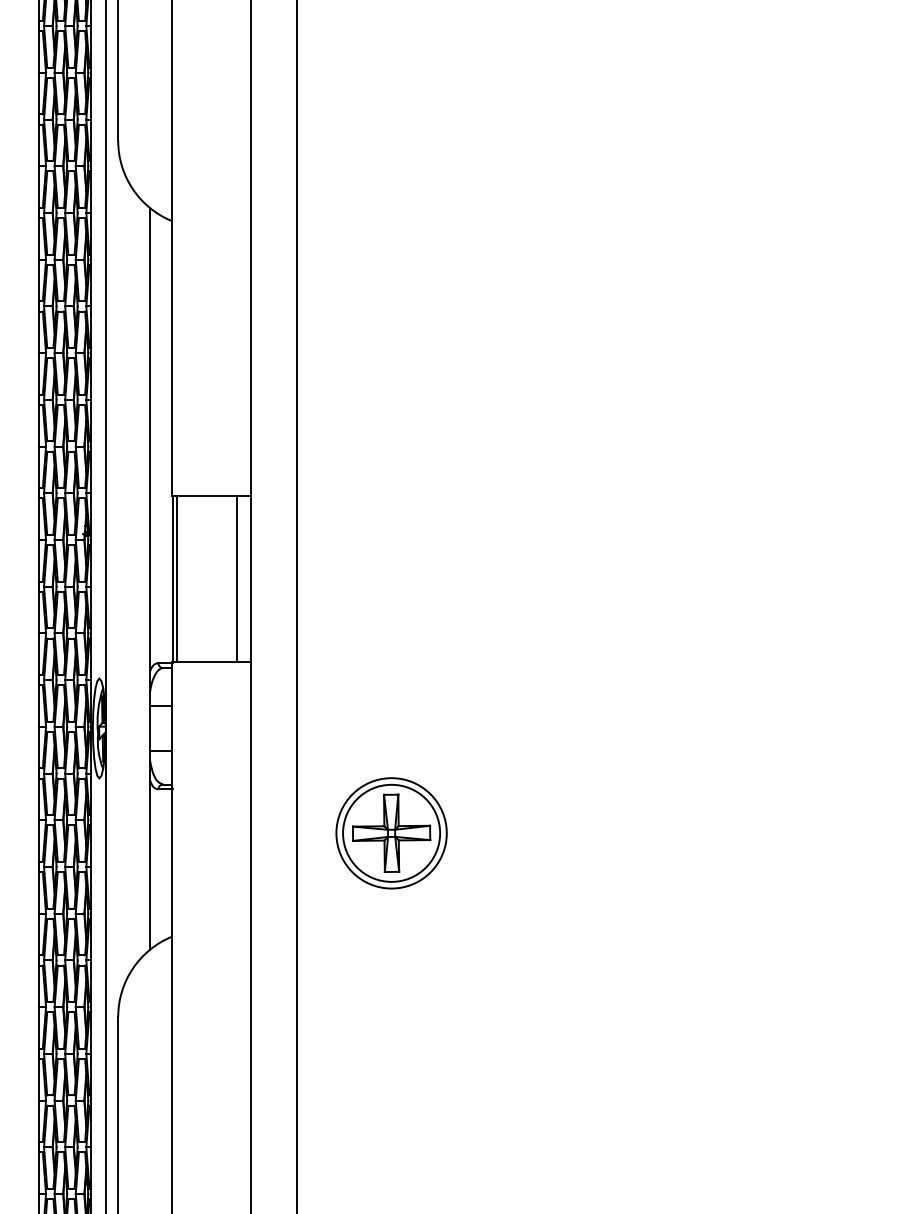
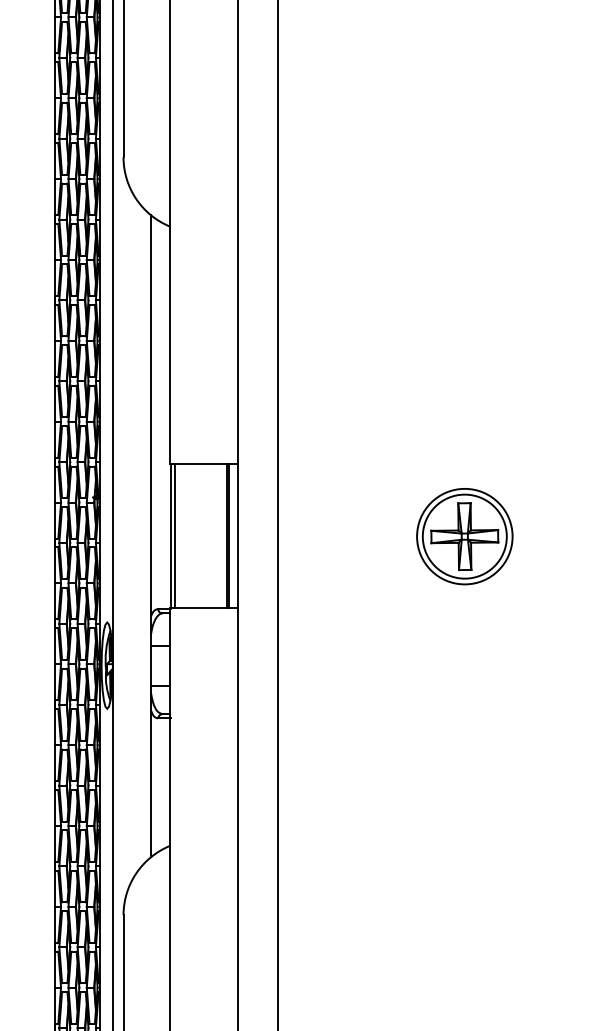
line: (240, 578) -> (229, 535), added
part: (391, 833) -> (464, 536), moved

